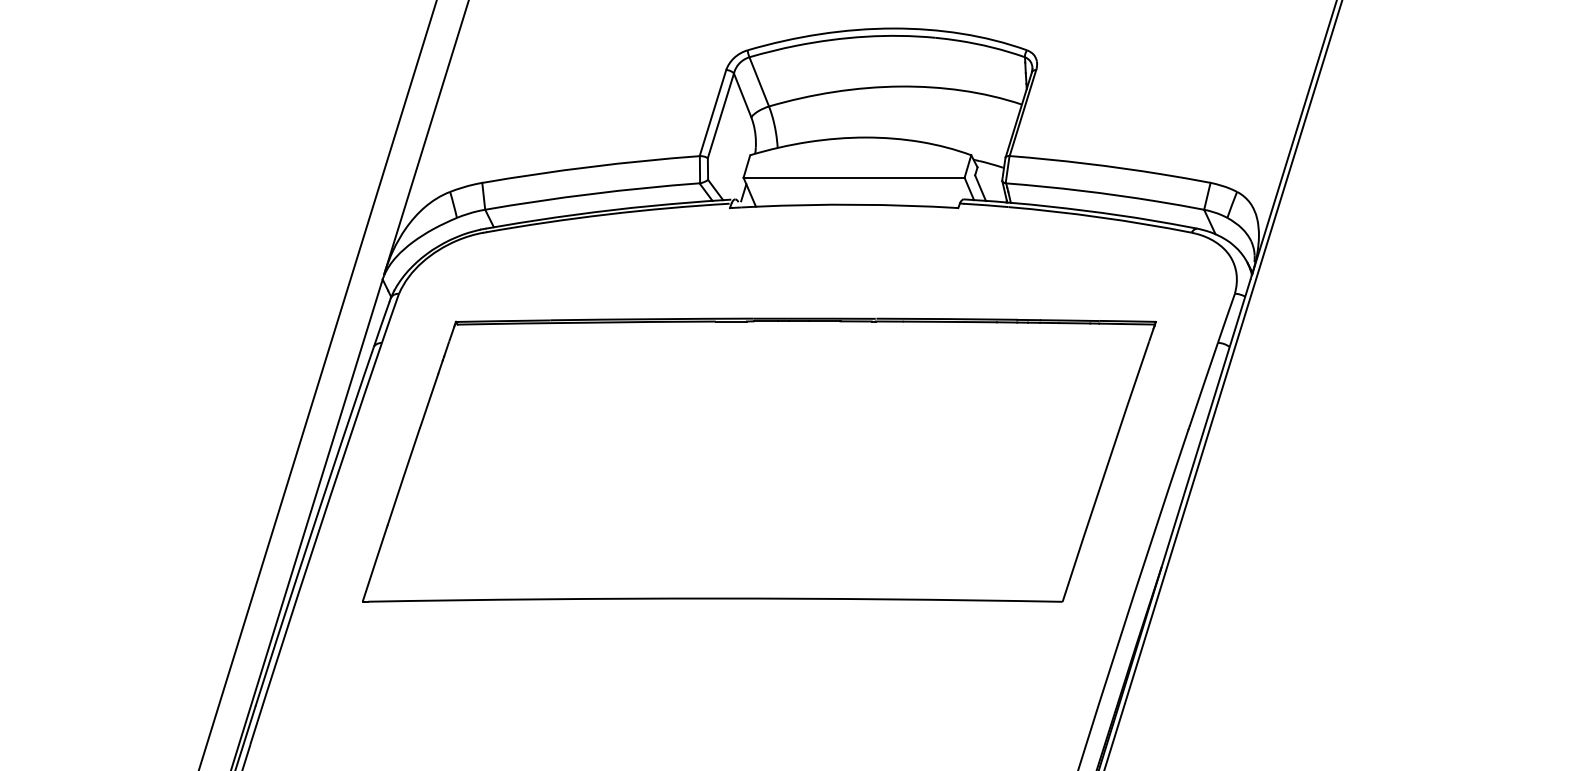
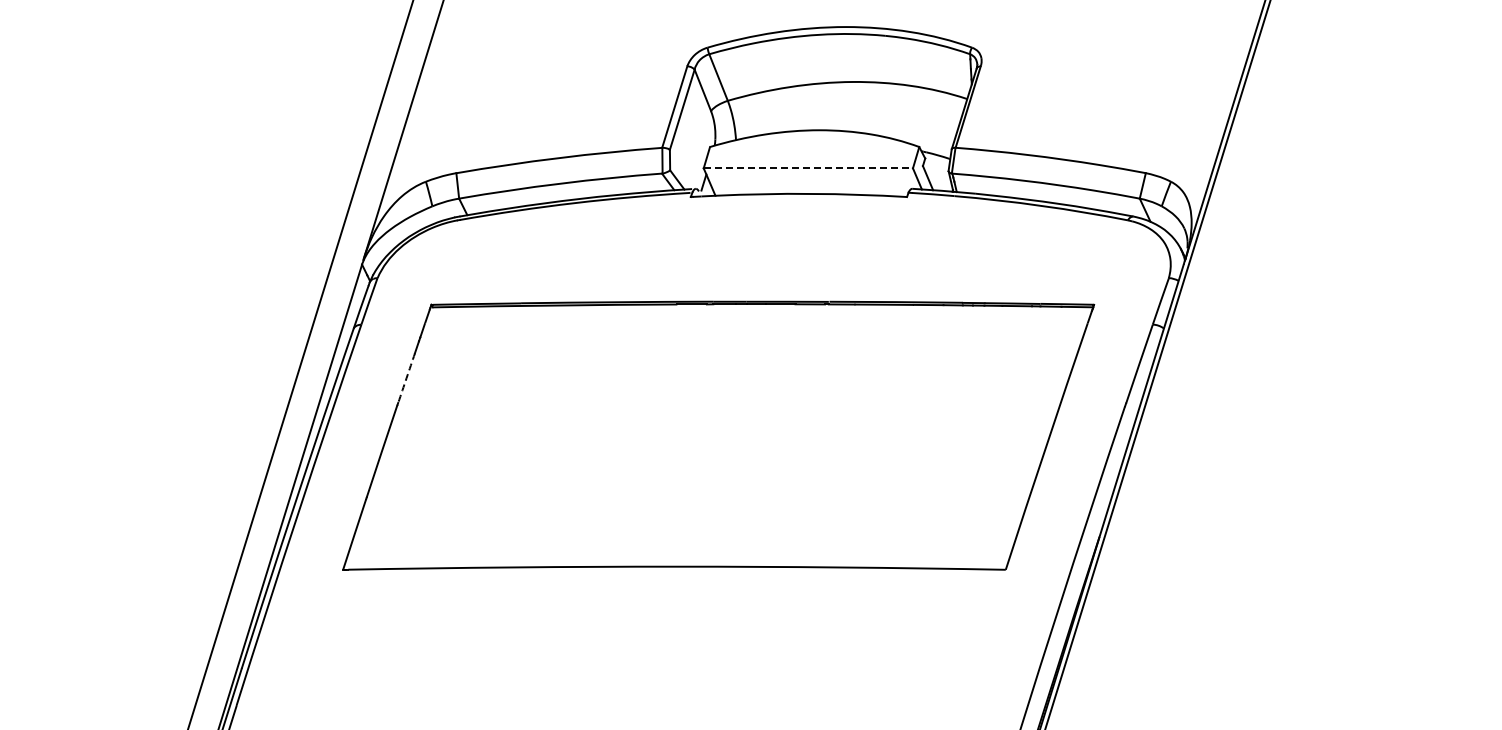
line: (854, 177) -> (808, 168), solid -> dashed
arc: (429, 399) -> (406, 378), solid -> dashed

